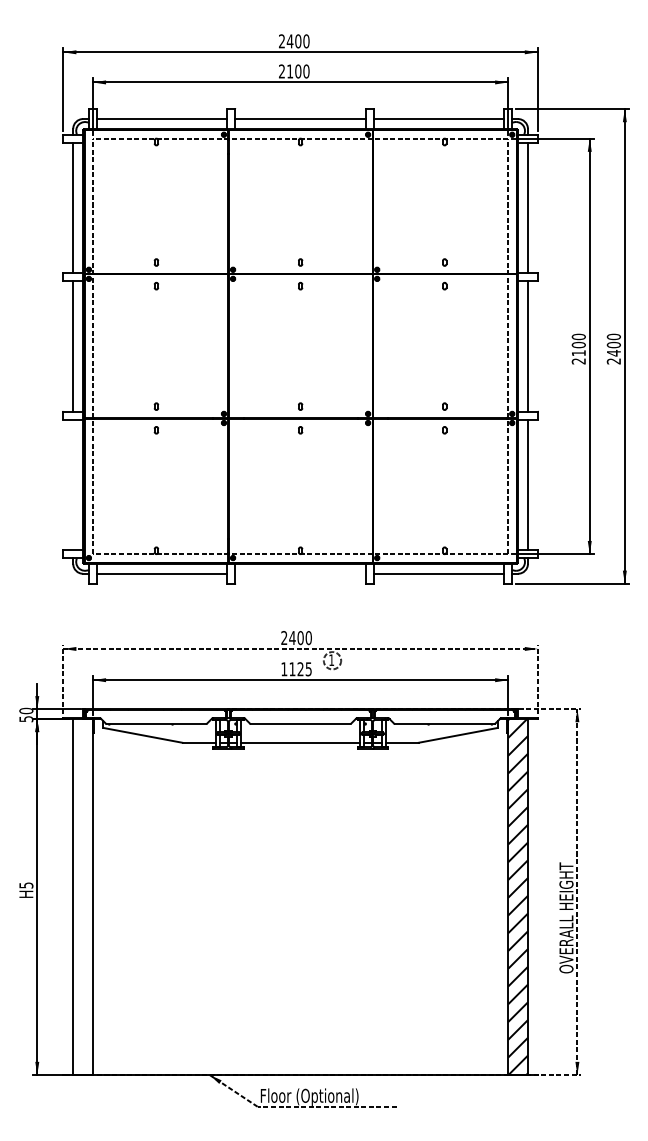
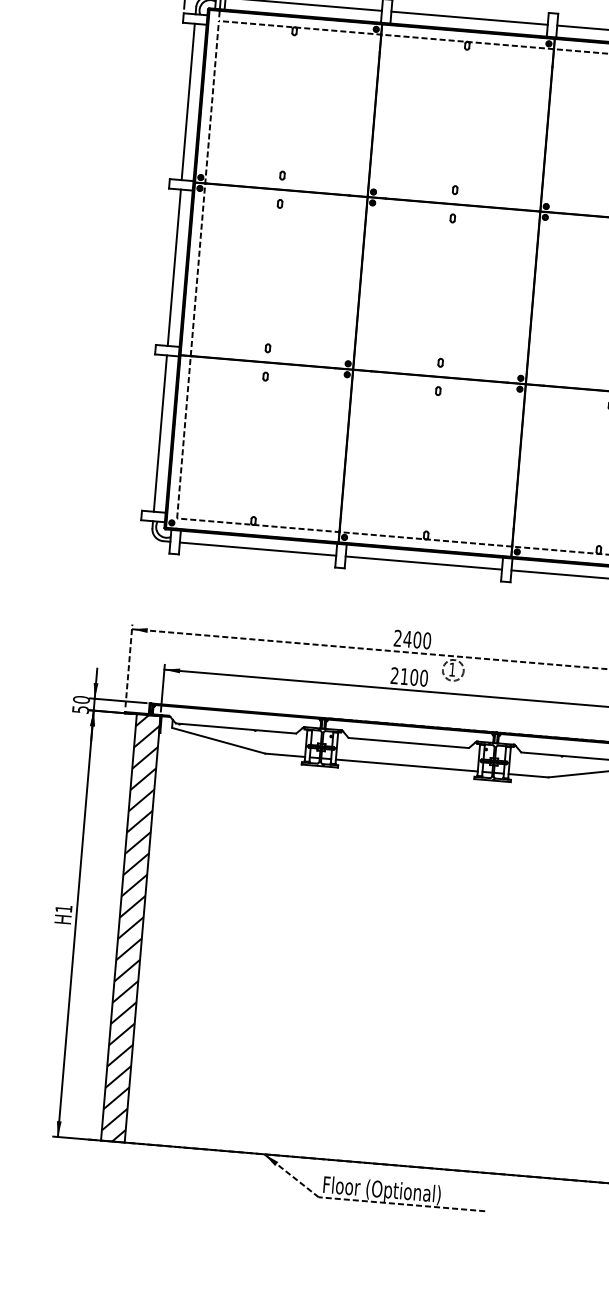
line: (73, 484) -> (160, 433), added
line: (300, 573) -> (423, 562), added
text: (296, 669) -> (409, 677), 1125 -> 2100
text: (26, 885) -> (64, 908), H5 -> H1
hatch: (83, 896) -> (131, 927), added

